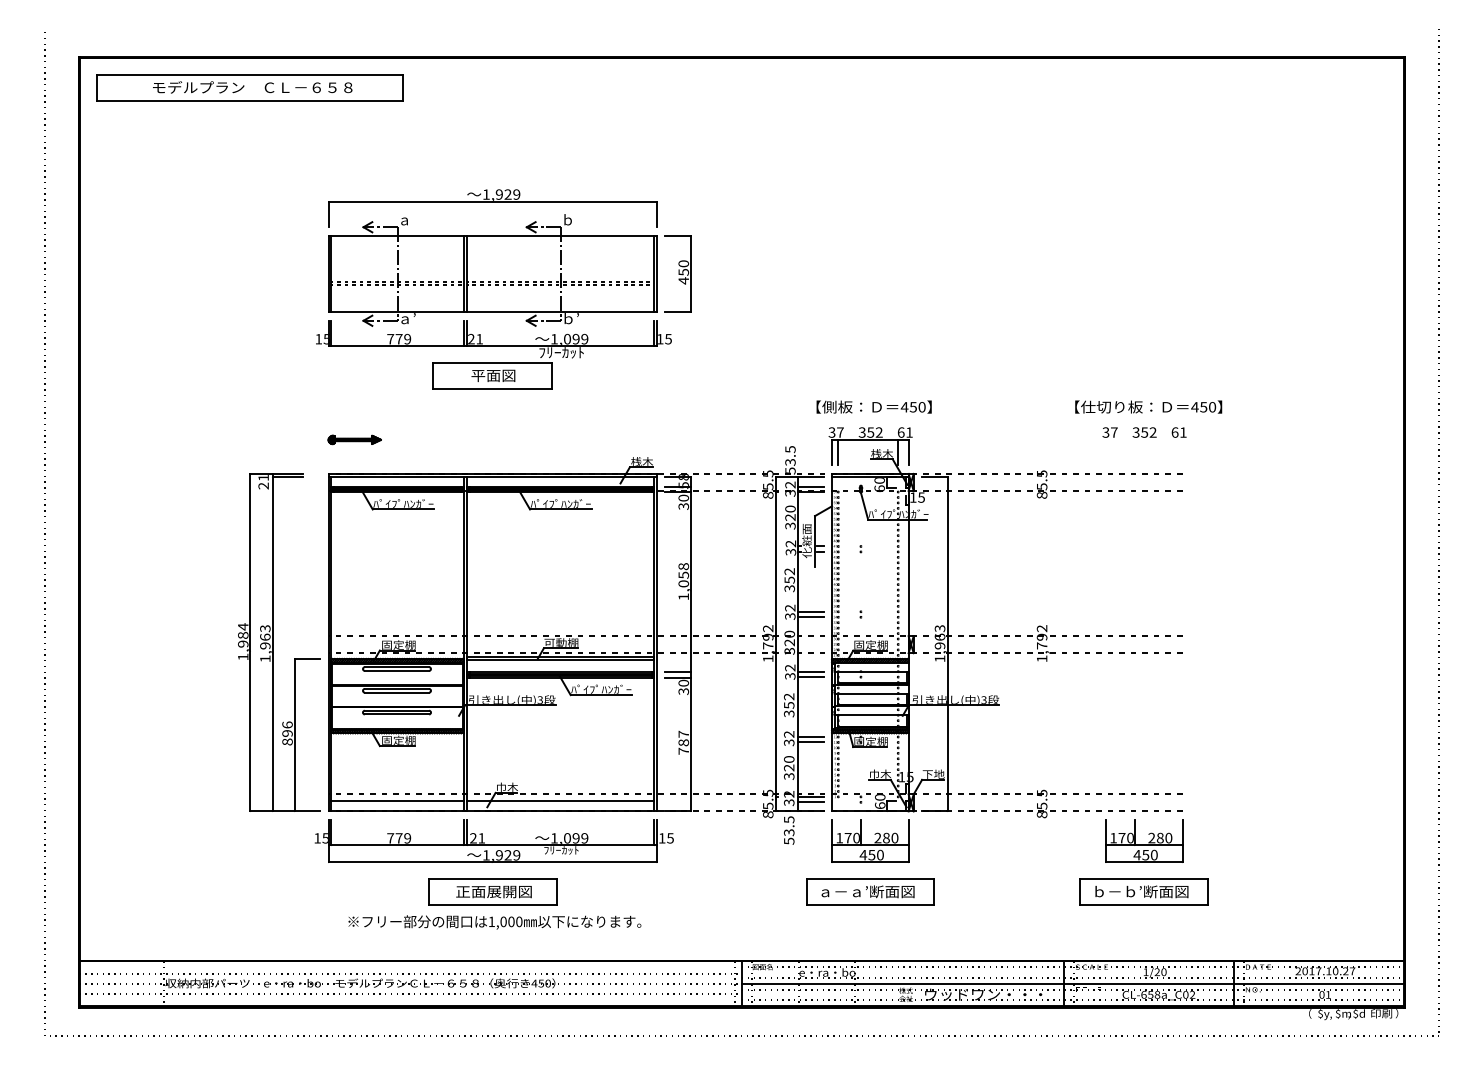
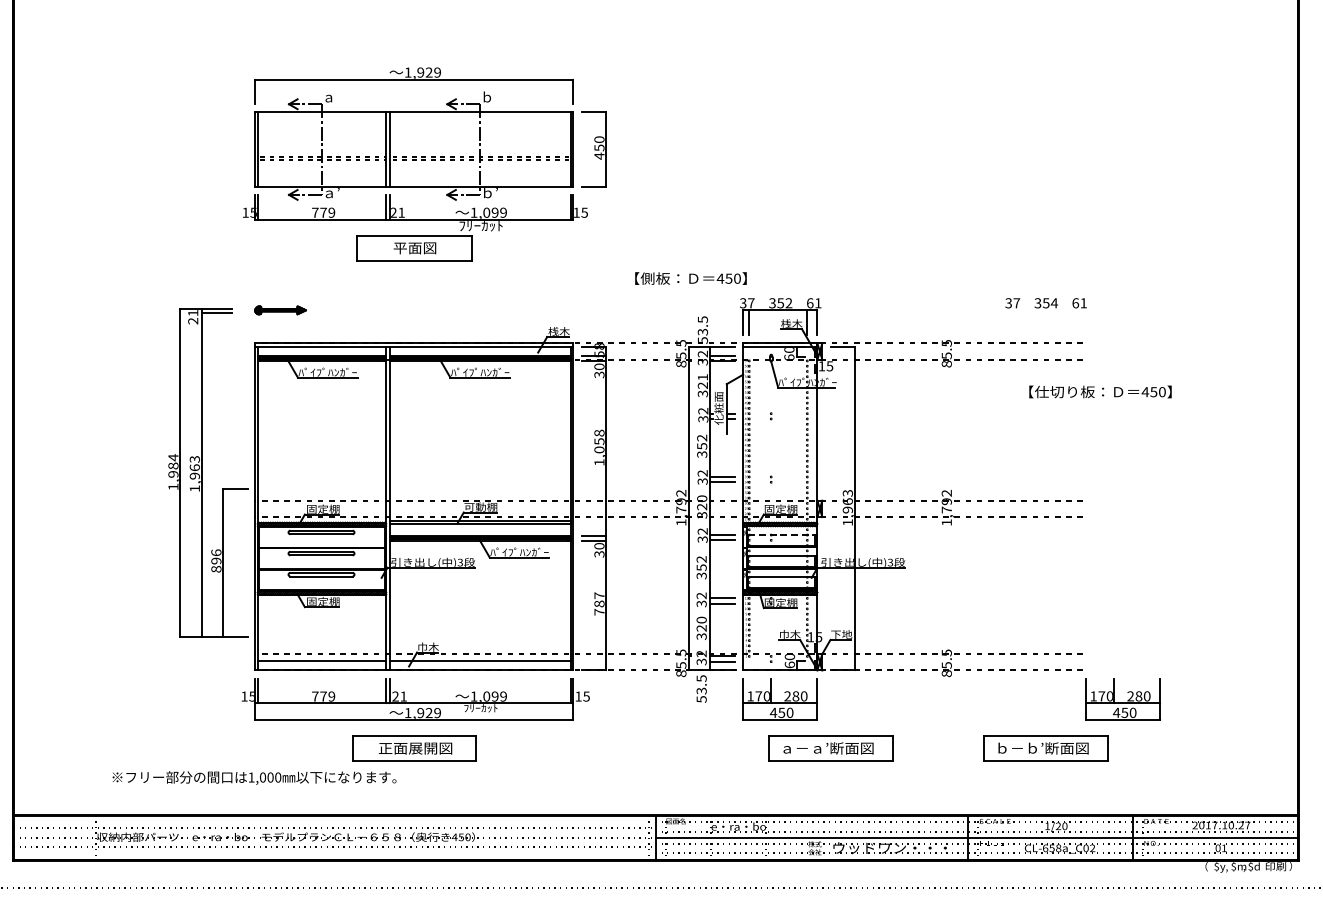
text: (873, 406) -> (690, 277), moved
text: (1148, 406) -> (1100, 391), moved
text: (1152, 432) -> (1053, 303), 352 -> 354
text: (790, 508) -> (702, 376), 320 -> 321
part: (279, 642) -> (208, 472), moved
line: (872, 671) -> (782, 534), solid -> dashed
part: (1144, 840) -> (1123, 698), moved
part: (870, 891) -> (830, 748), moved
text: (494, 922) -> (254, 778), moved

